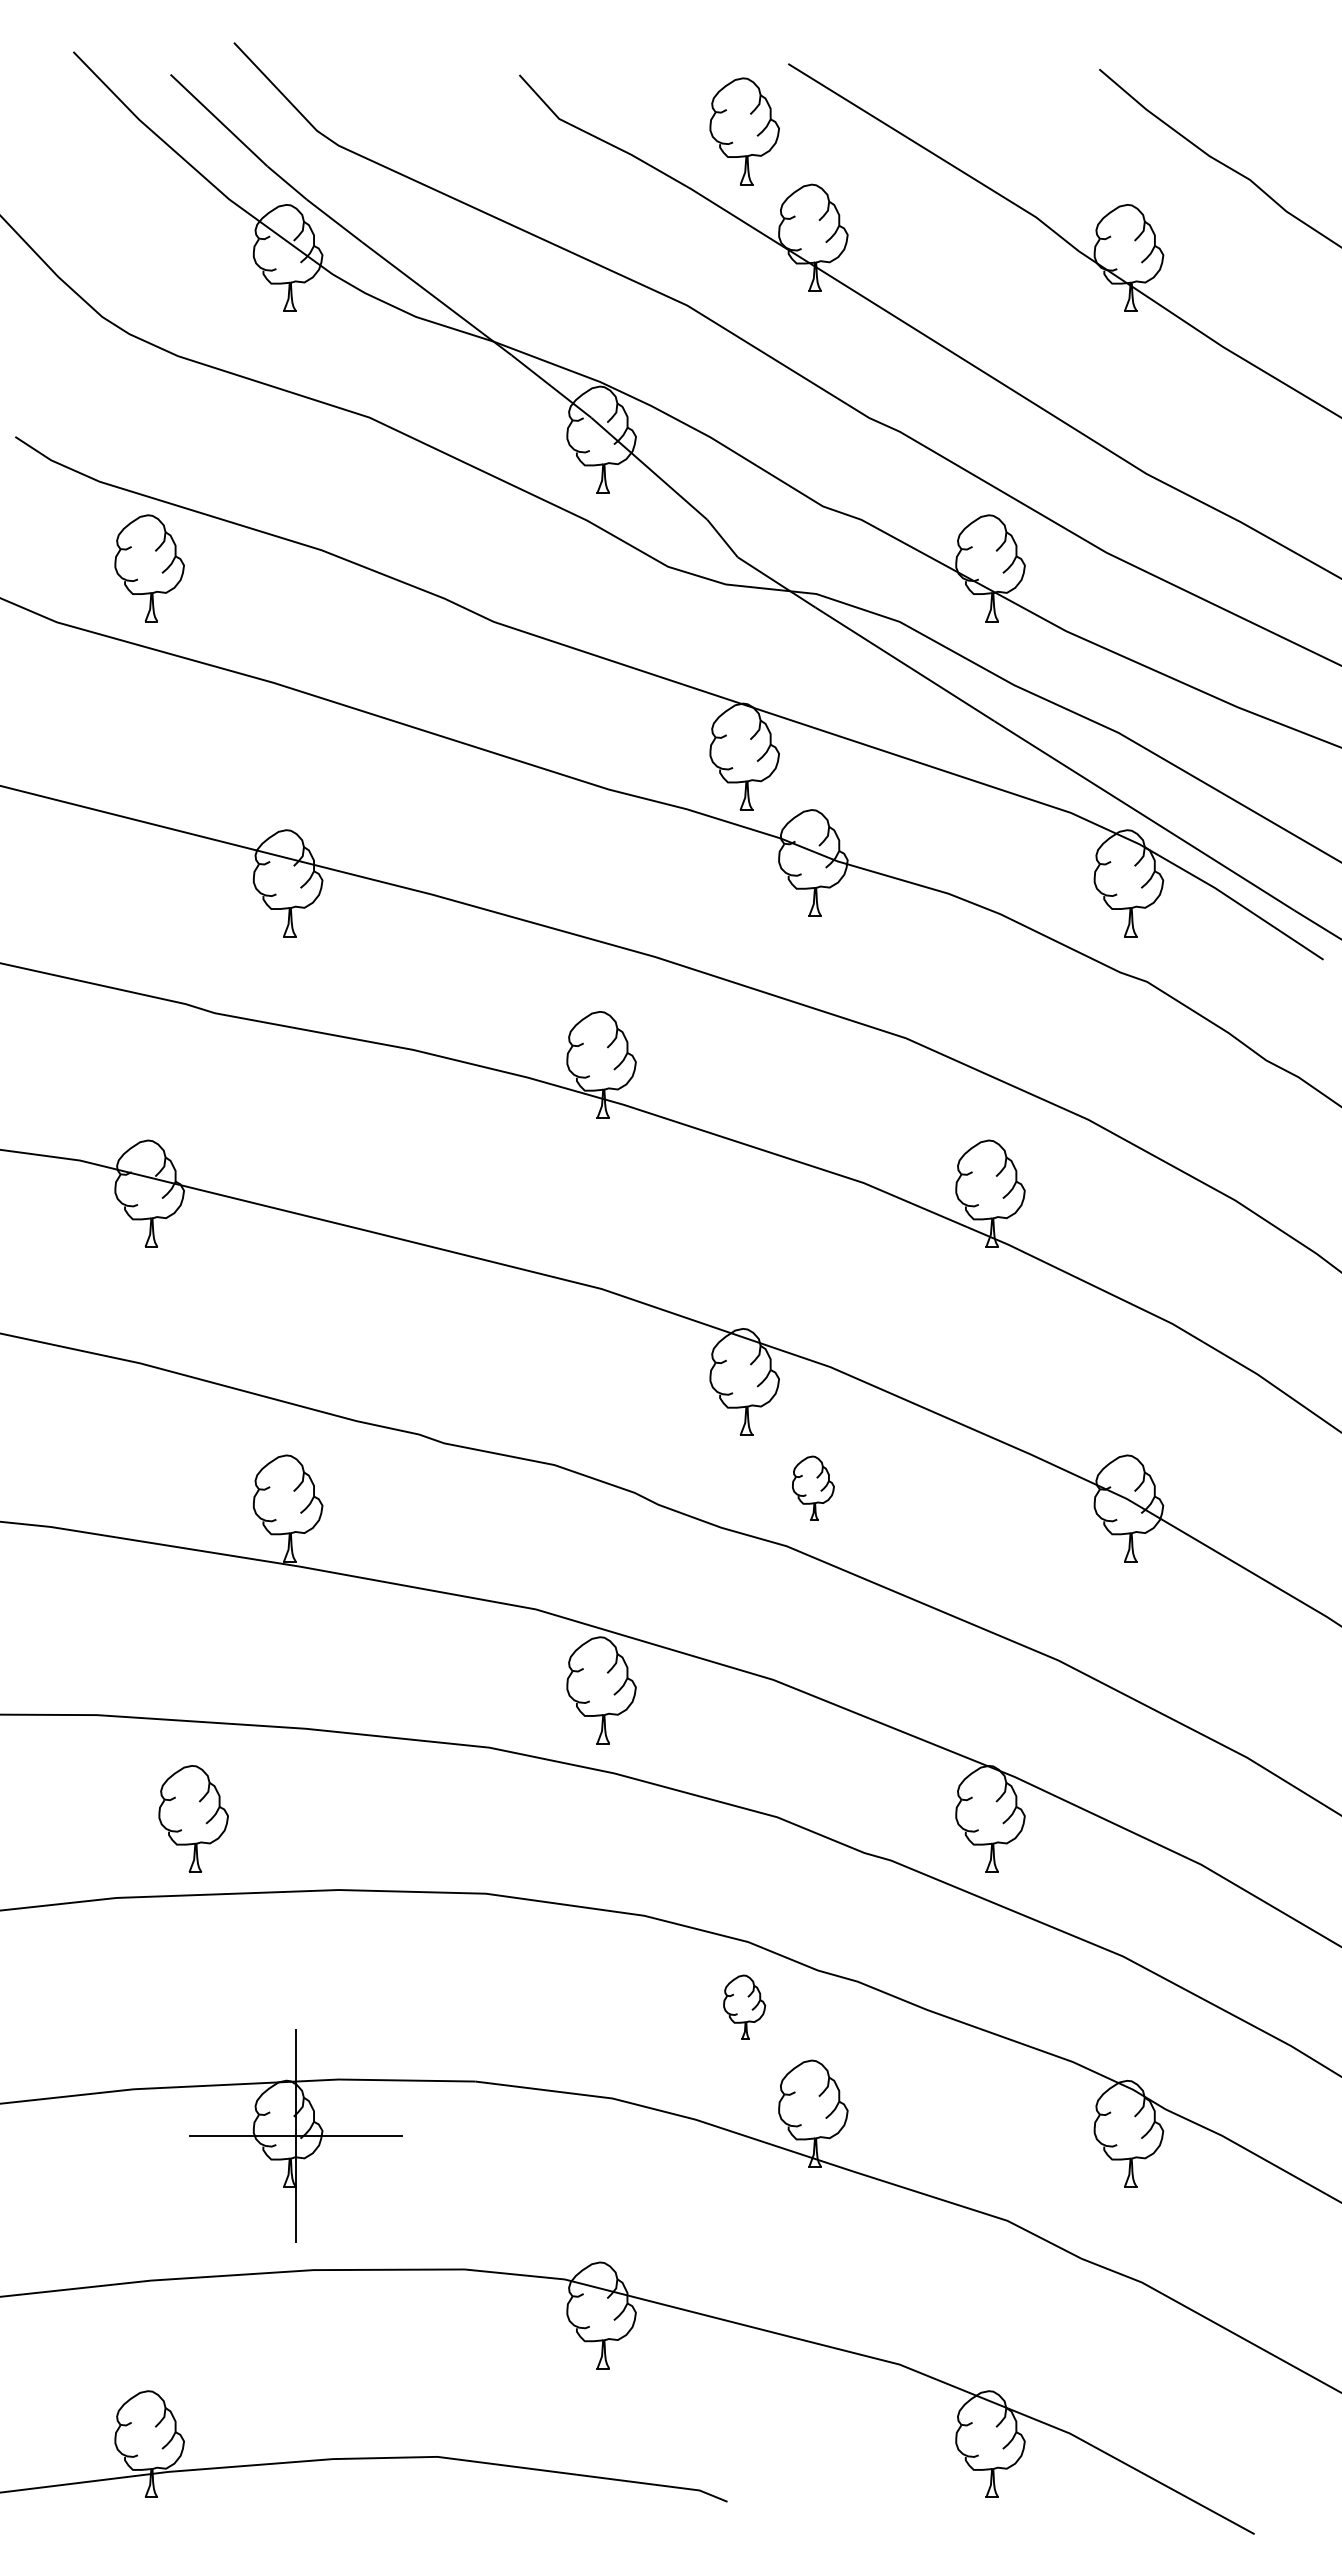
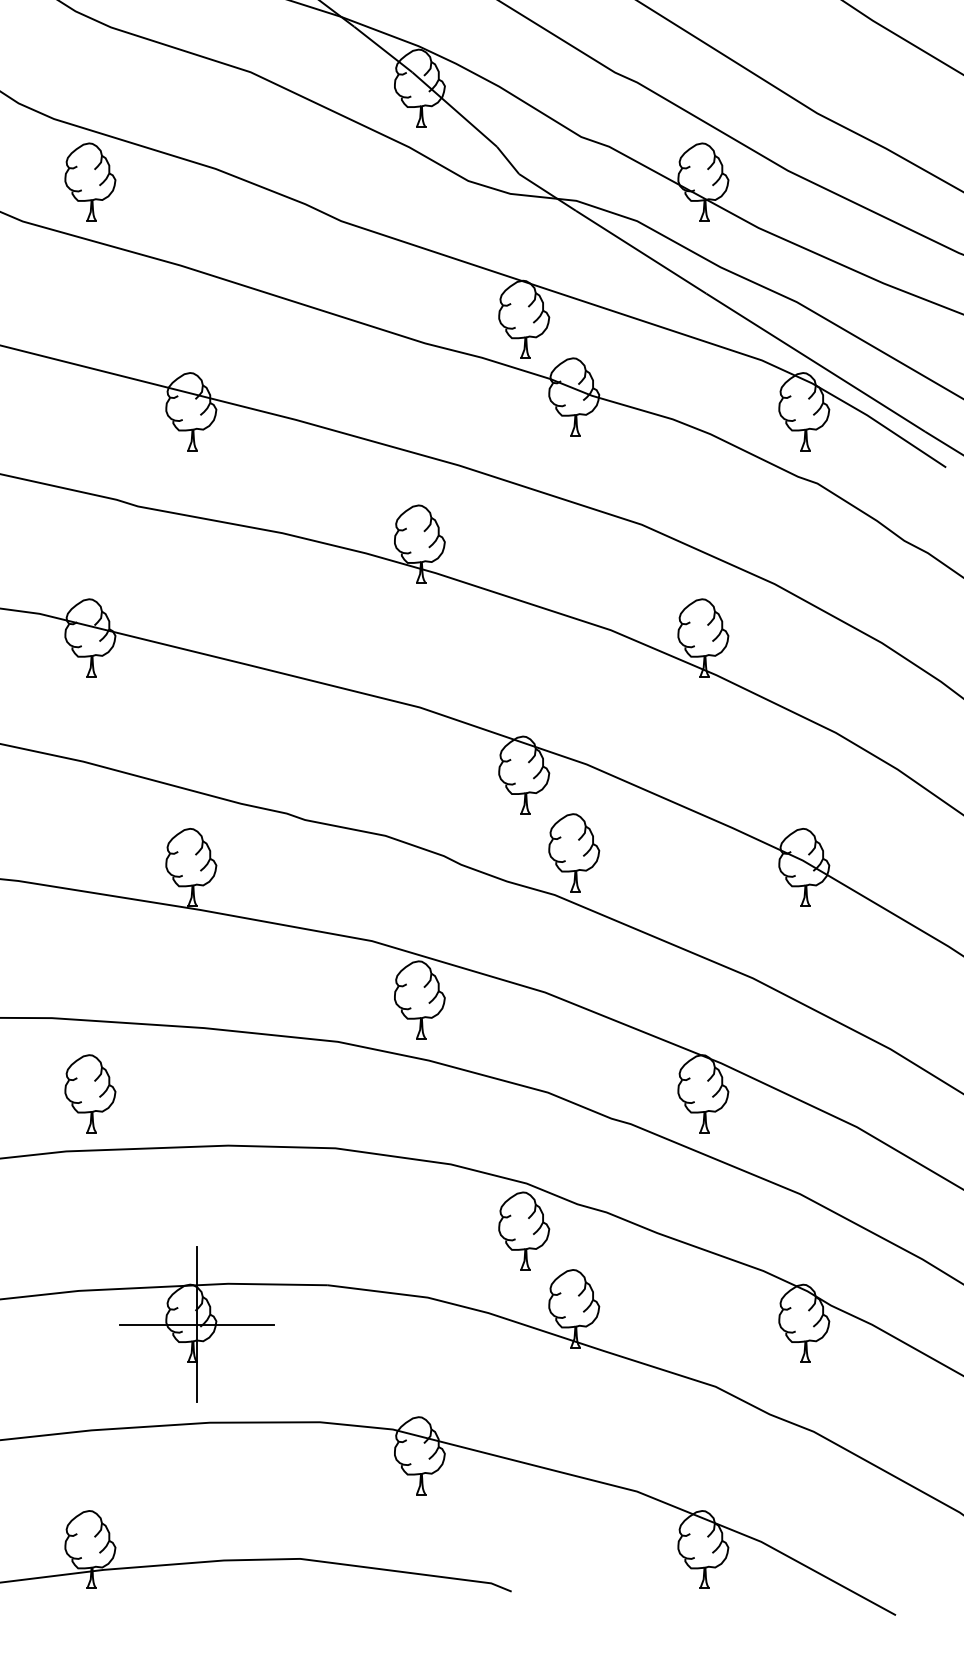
part: (813, 1488) -> (574, 852), size x1.67
part: (193, 1818) -> (90, 1093), moved
part: (744, 2007) -> (524, 1231), size x1.67

